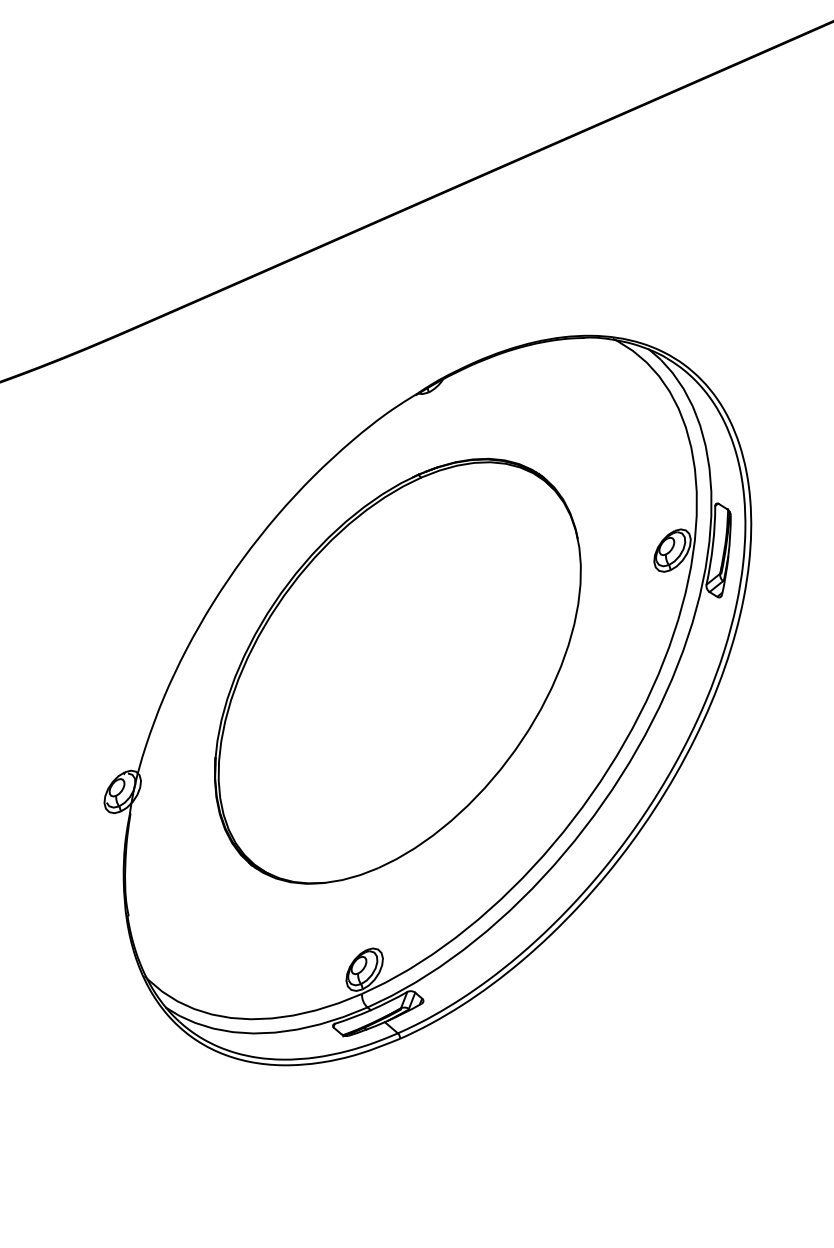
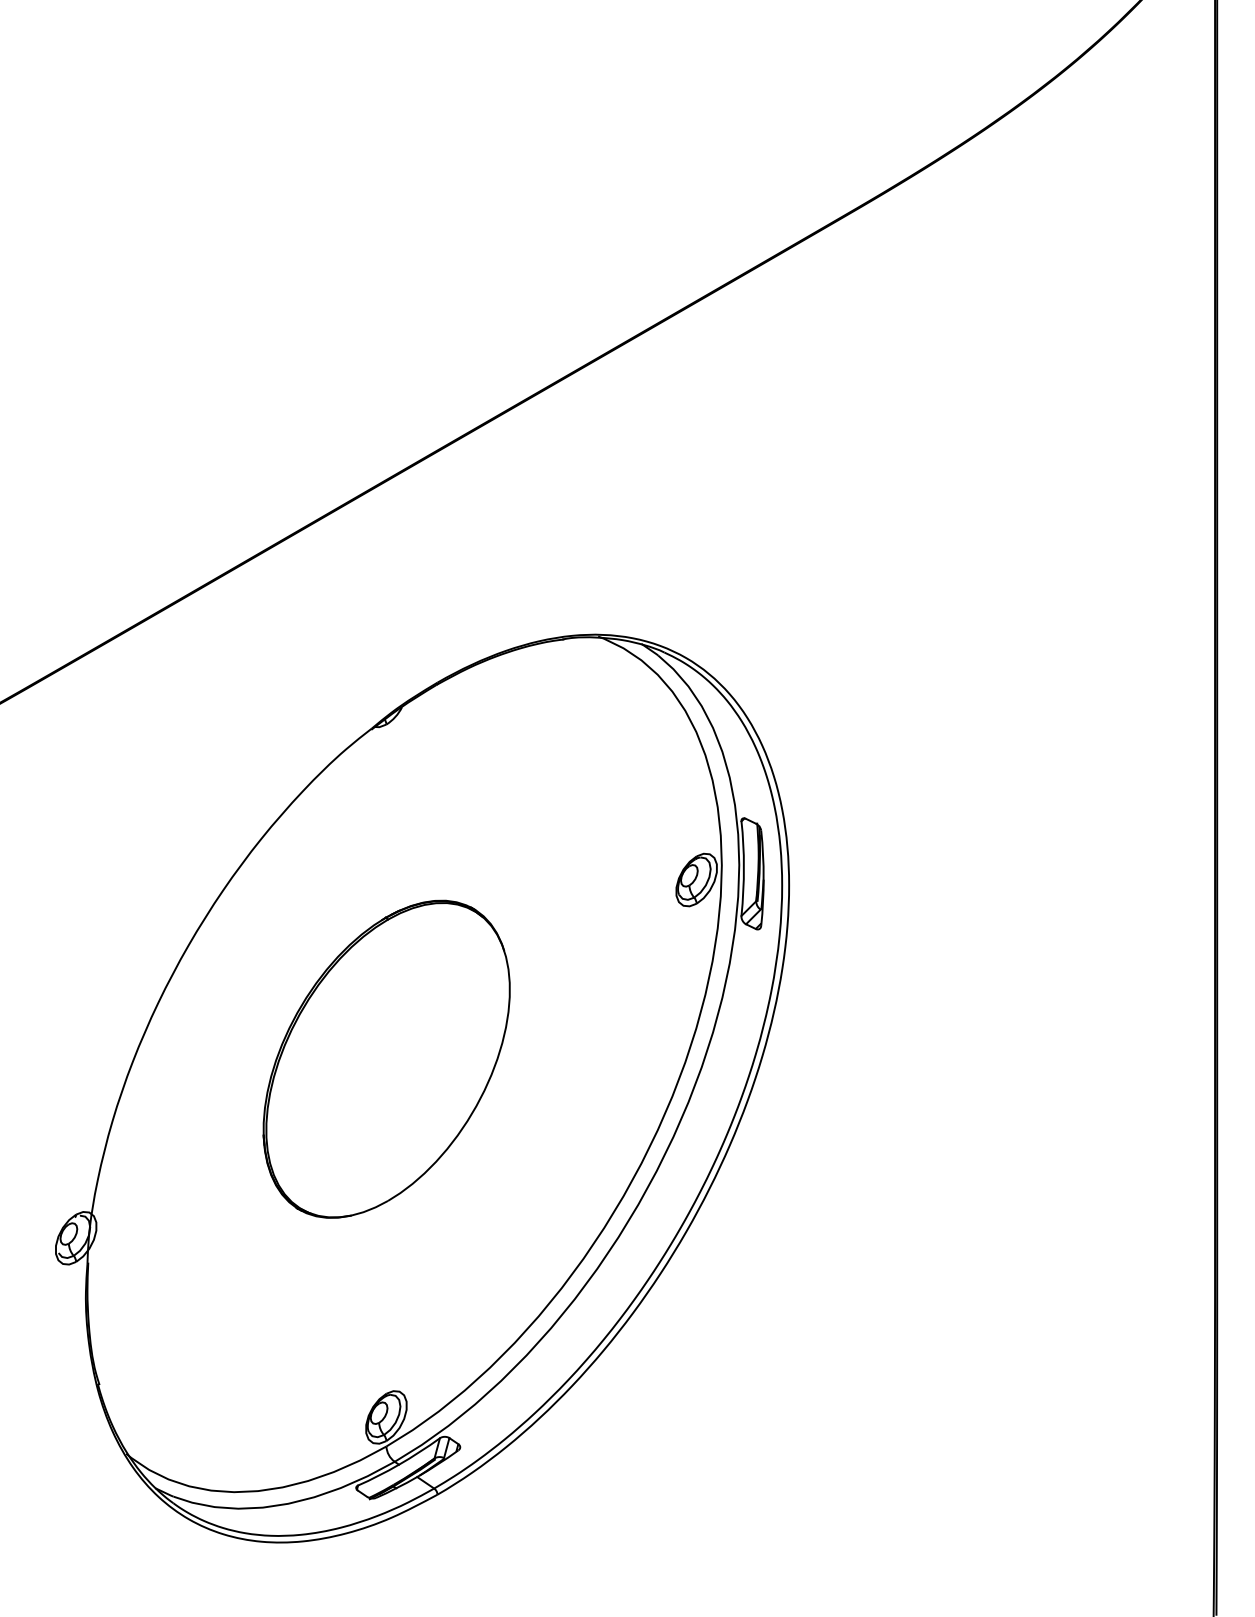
part: (397, 671) -> (386, 1059), size x0.6

